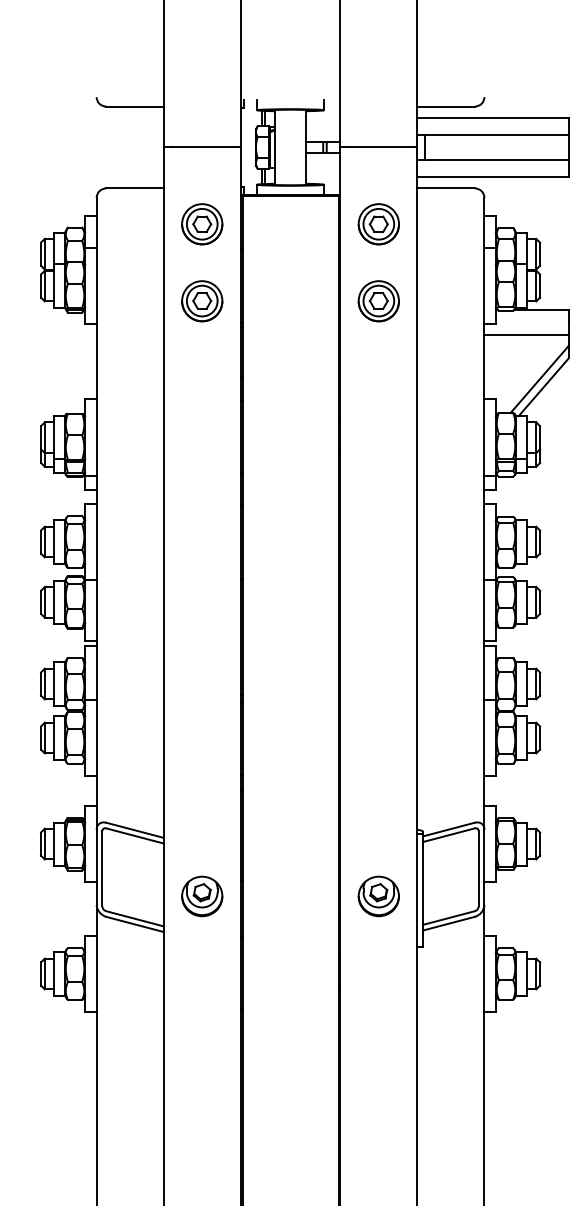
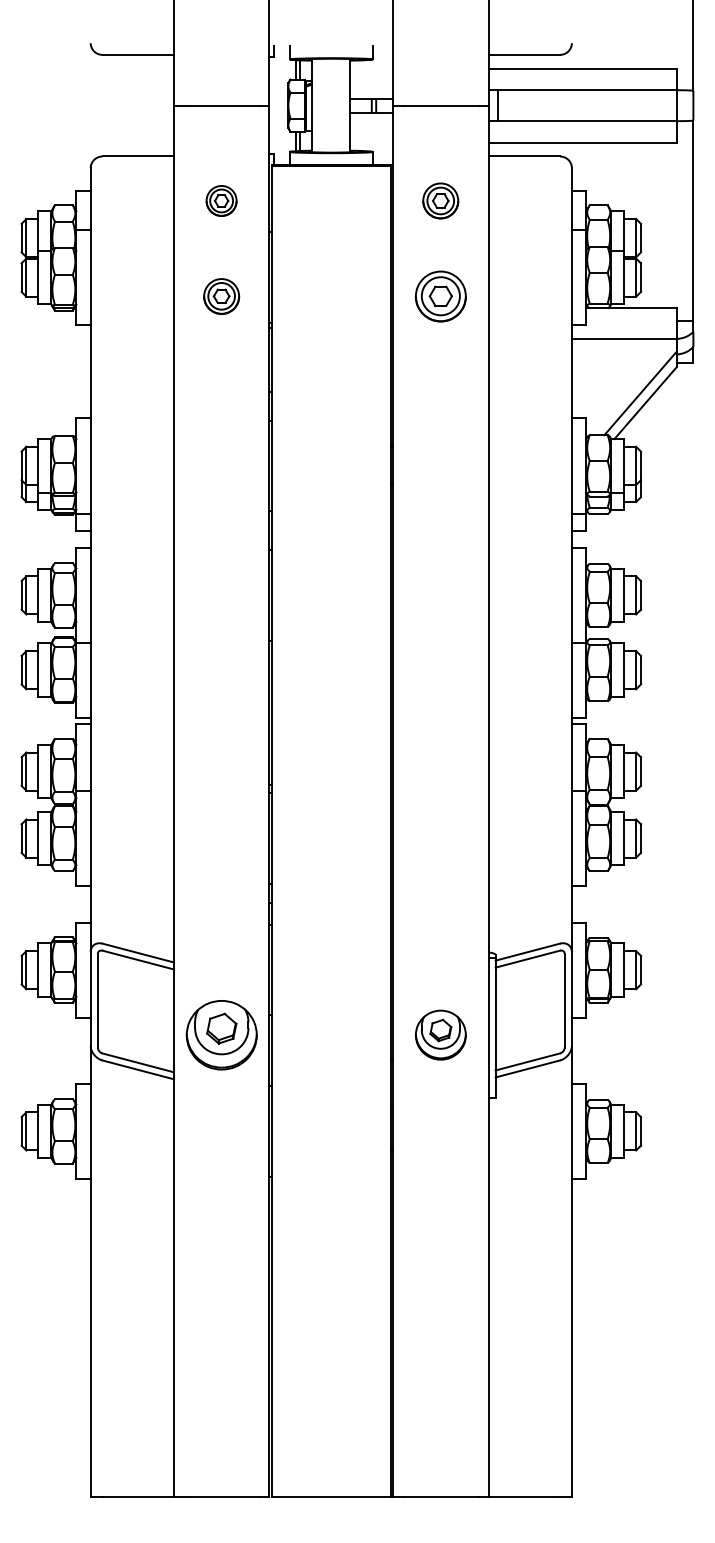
part: (202, 223) -> (221, 200), size x0.6
part: (378, 223) -> (440, 200), size x0.7
part: (202, 301) -> (221, 296), size x0.7
part: (202, 895) -> (221, 1034), size x1.4

